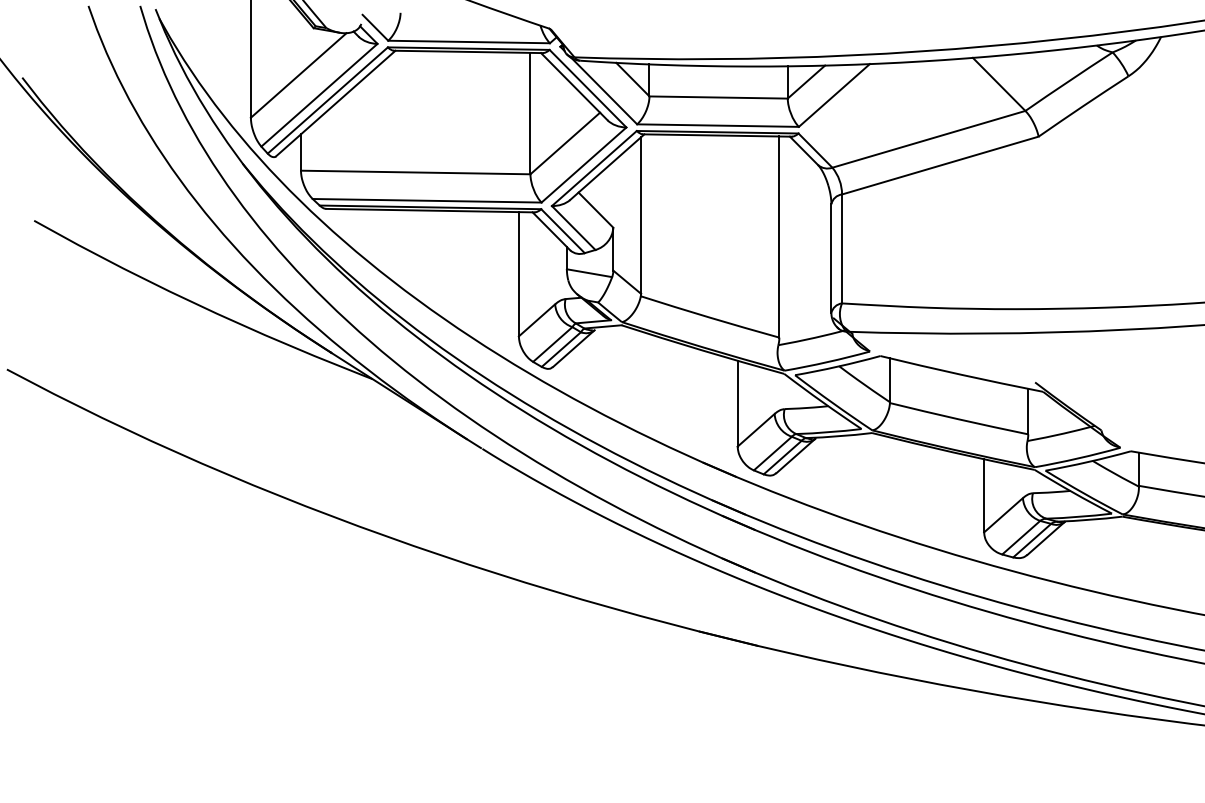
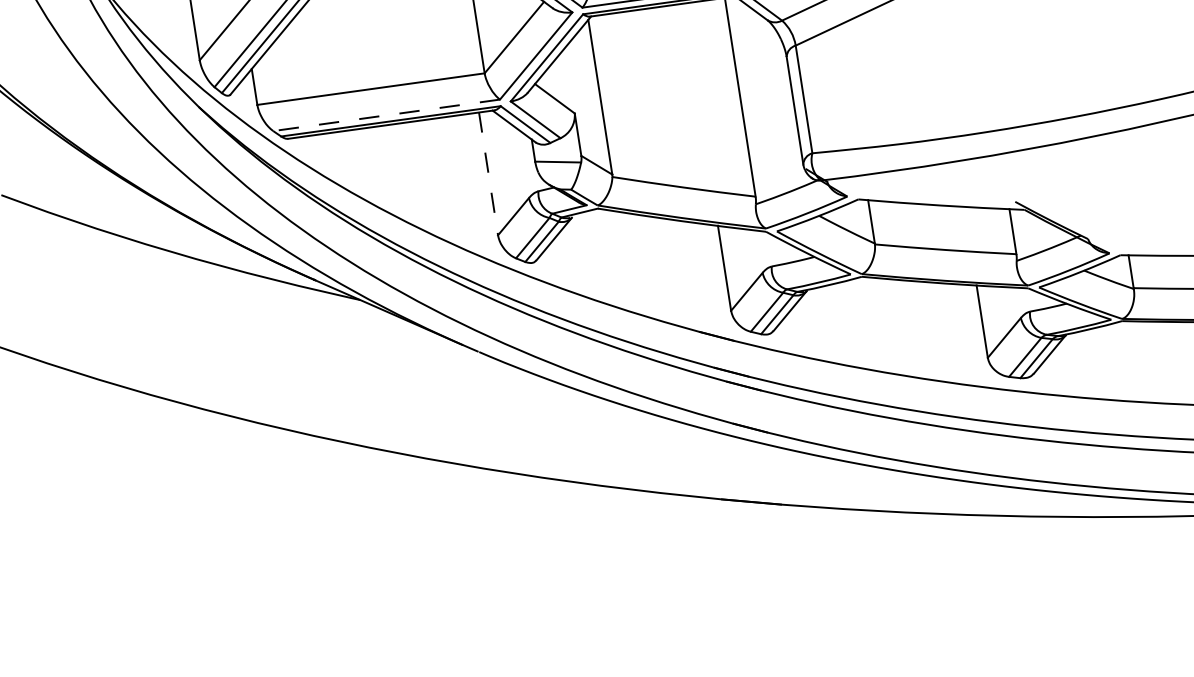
line: (426, 200) -> (385, 115), solid -> dashed
line: (518, 274) -> (488, 174), solid -> dashed

